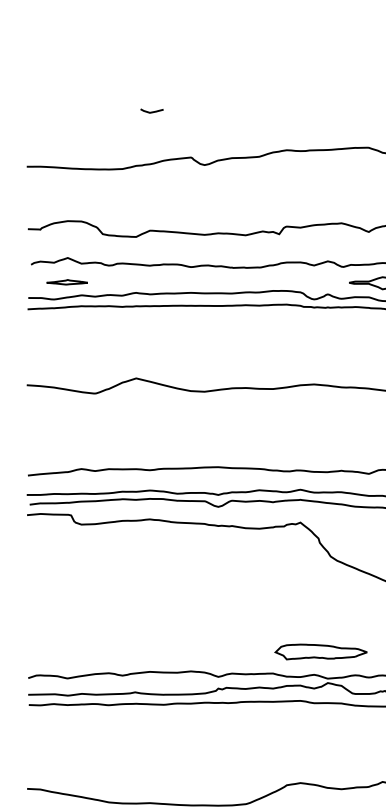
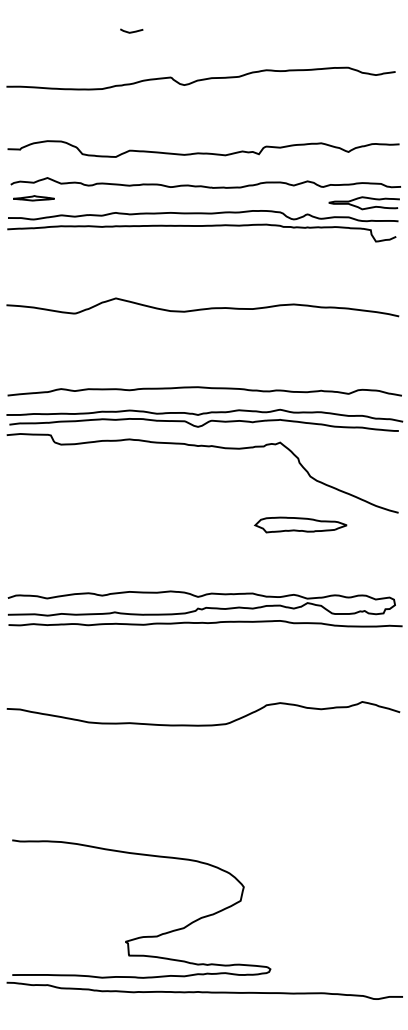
part: (66, 282) -> (33, 198), moved
part: (320, 651) -> (300, 524), moved

